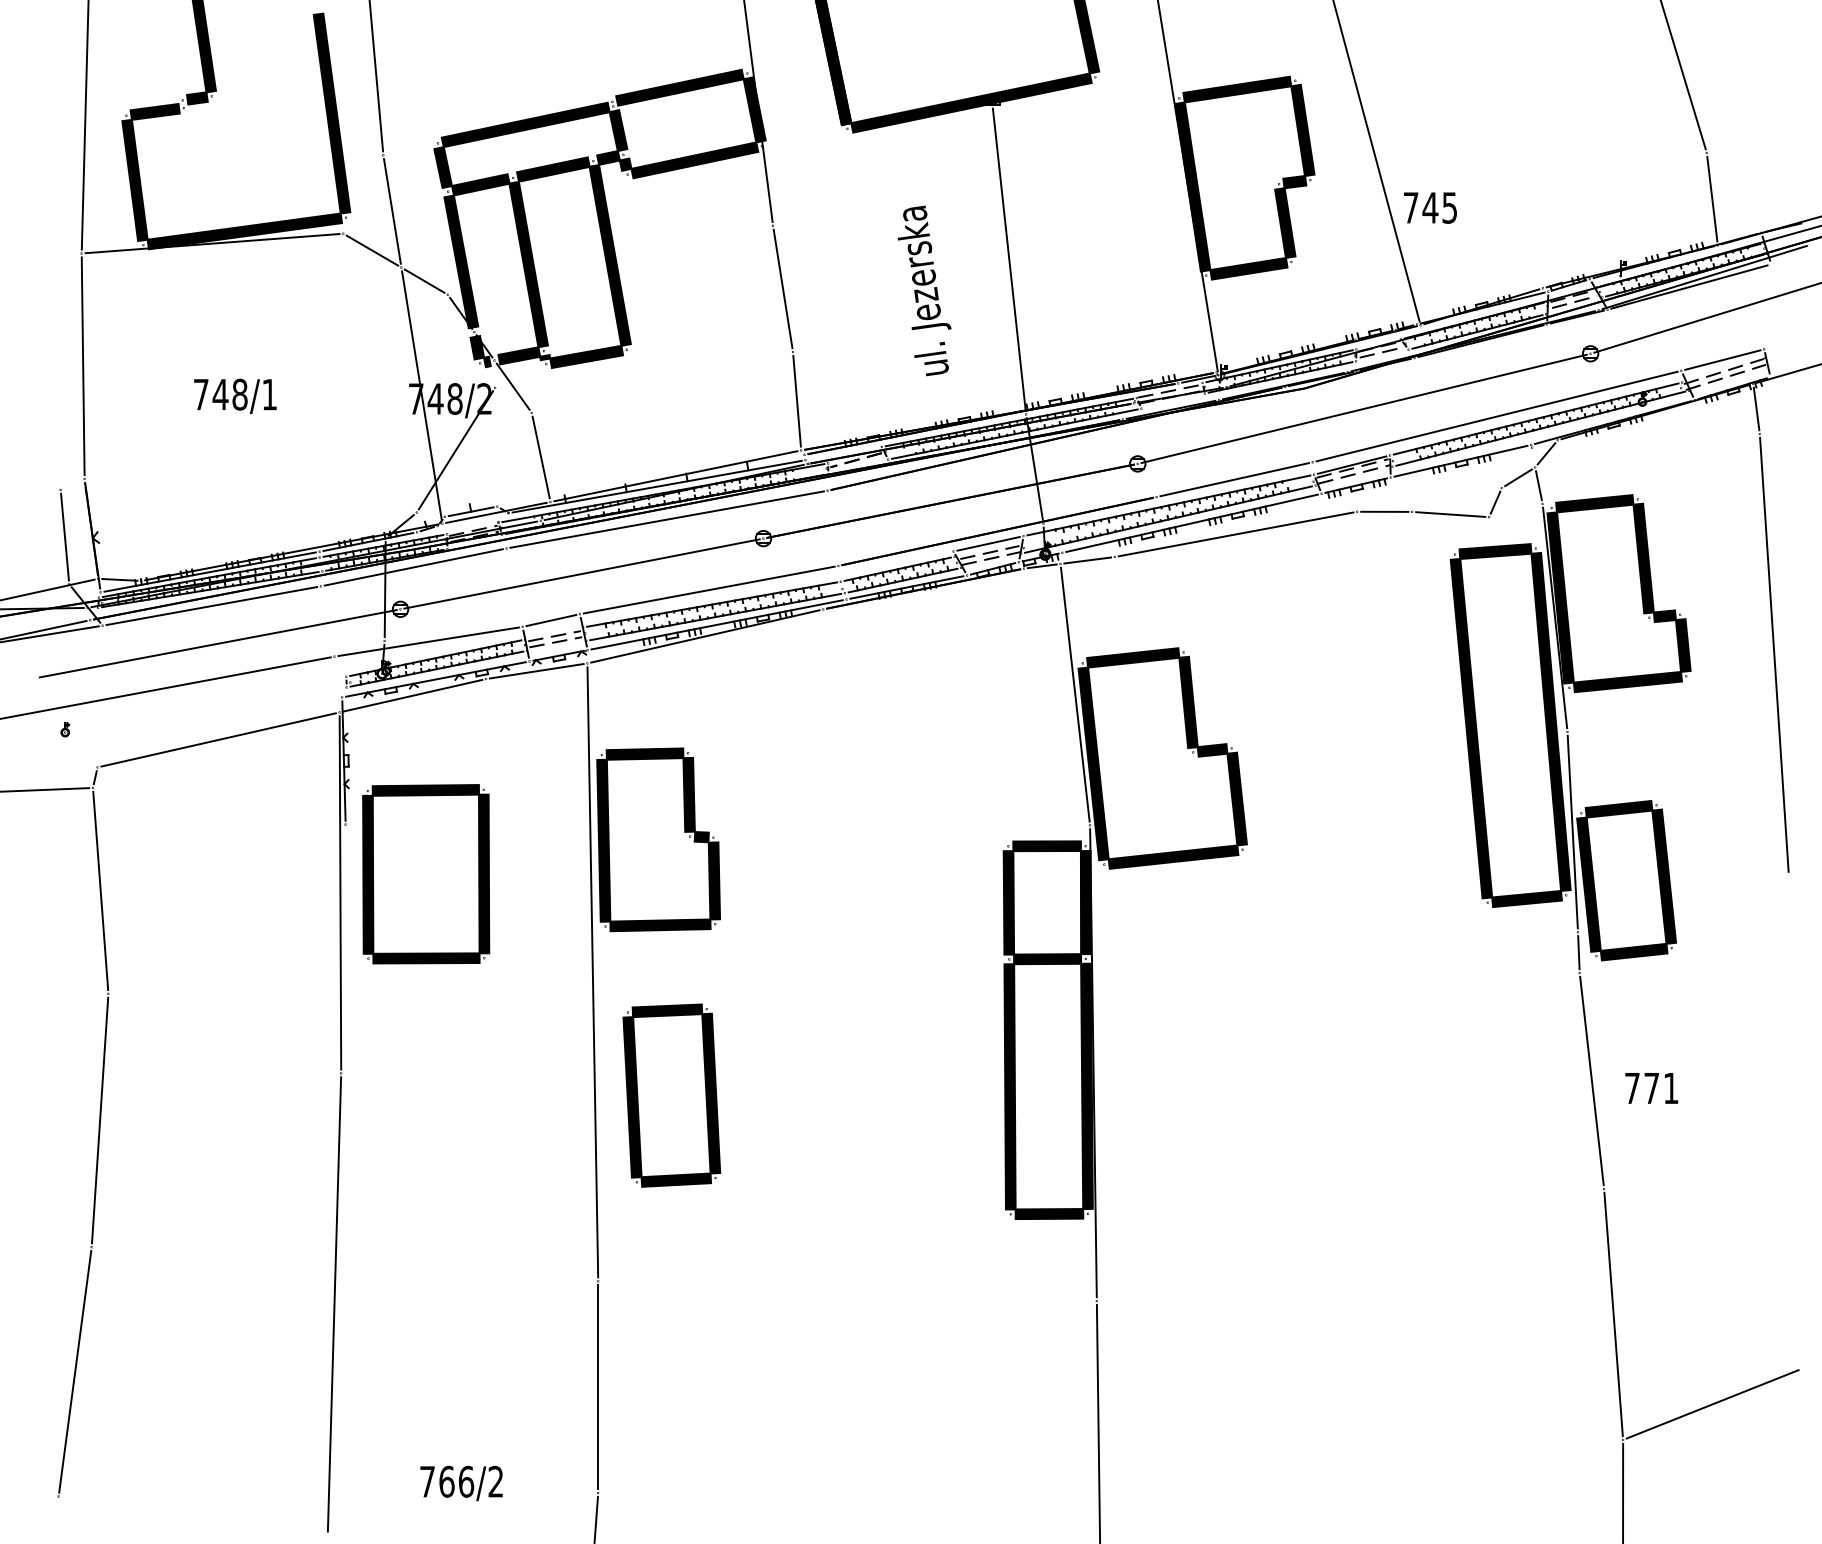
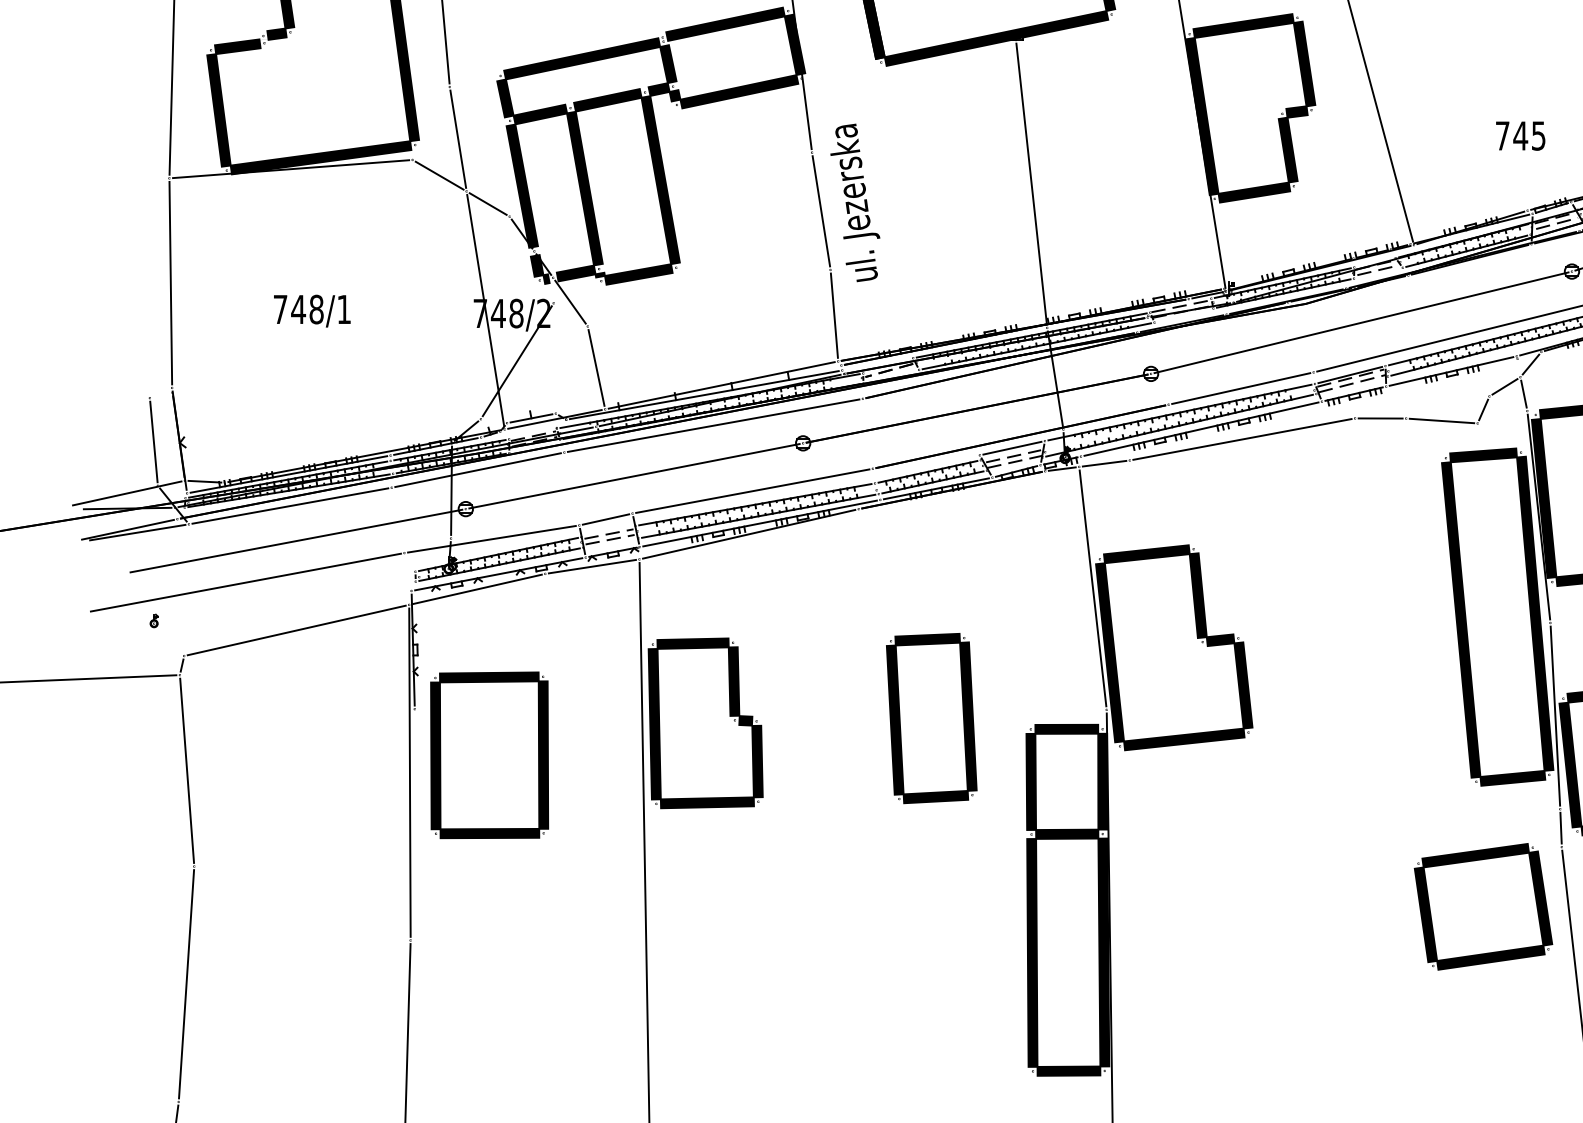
text: (1430, 207) -> (1520, 135), moved
text: (924, 290) -> (855, 202), moved
part: (1495, 1036) -> (1483, 906), added
part: (671, 1095) -> (931, 718), moved

